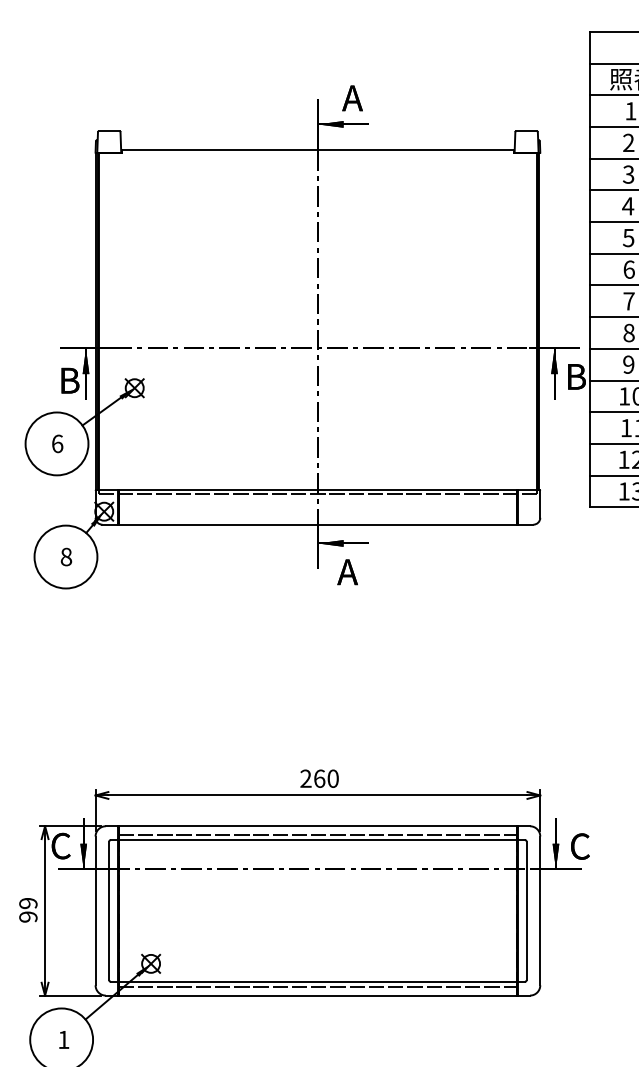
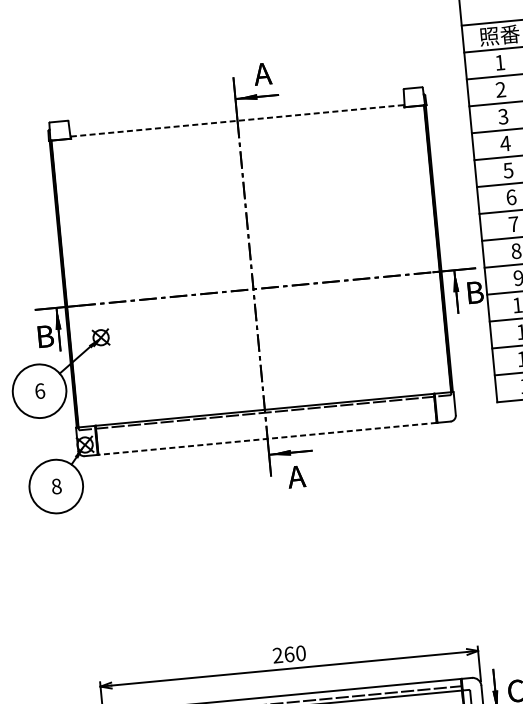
line: (318, 150) -> (238, 121), solid -> dashed
line: (317, 524) -> (267, 438), solid -> dashed

